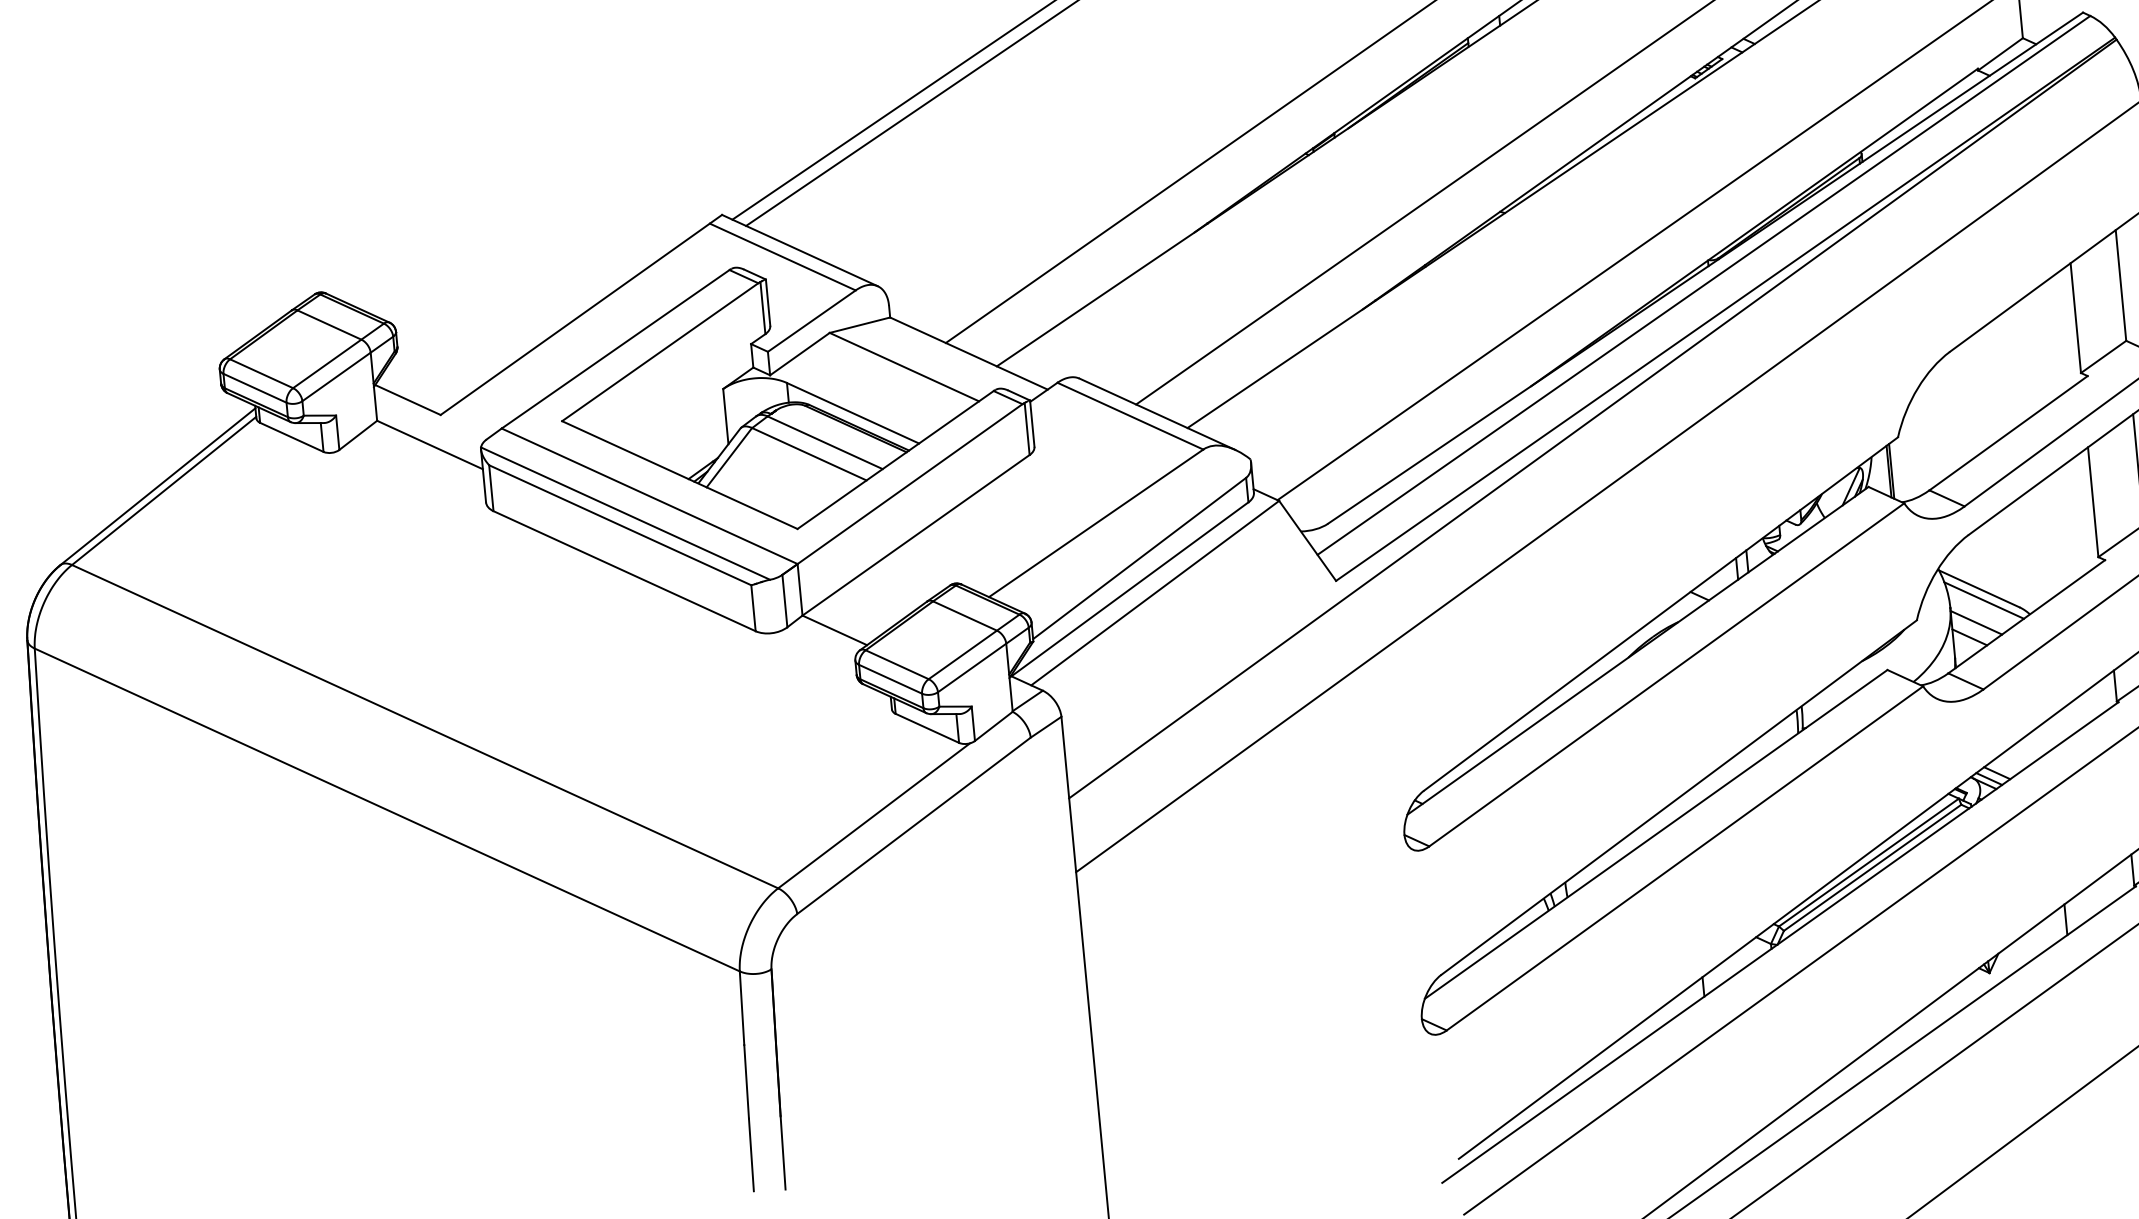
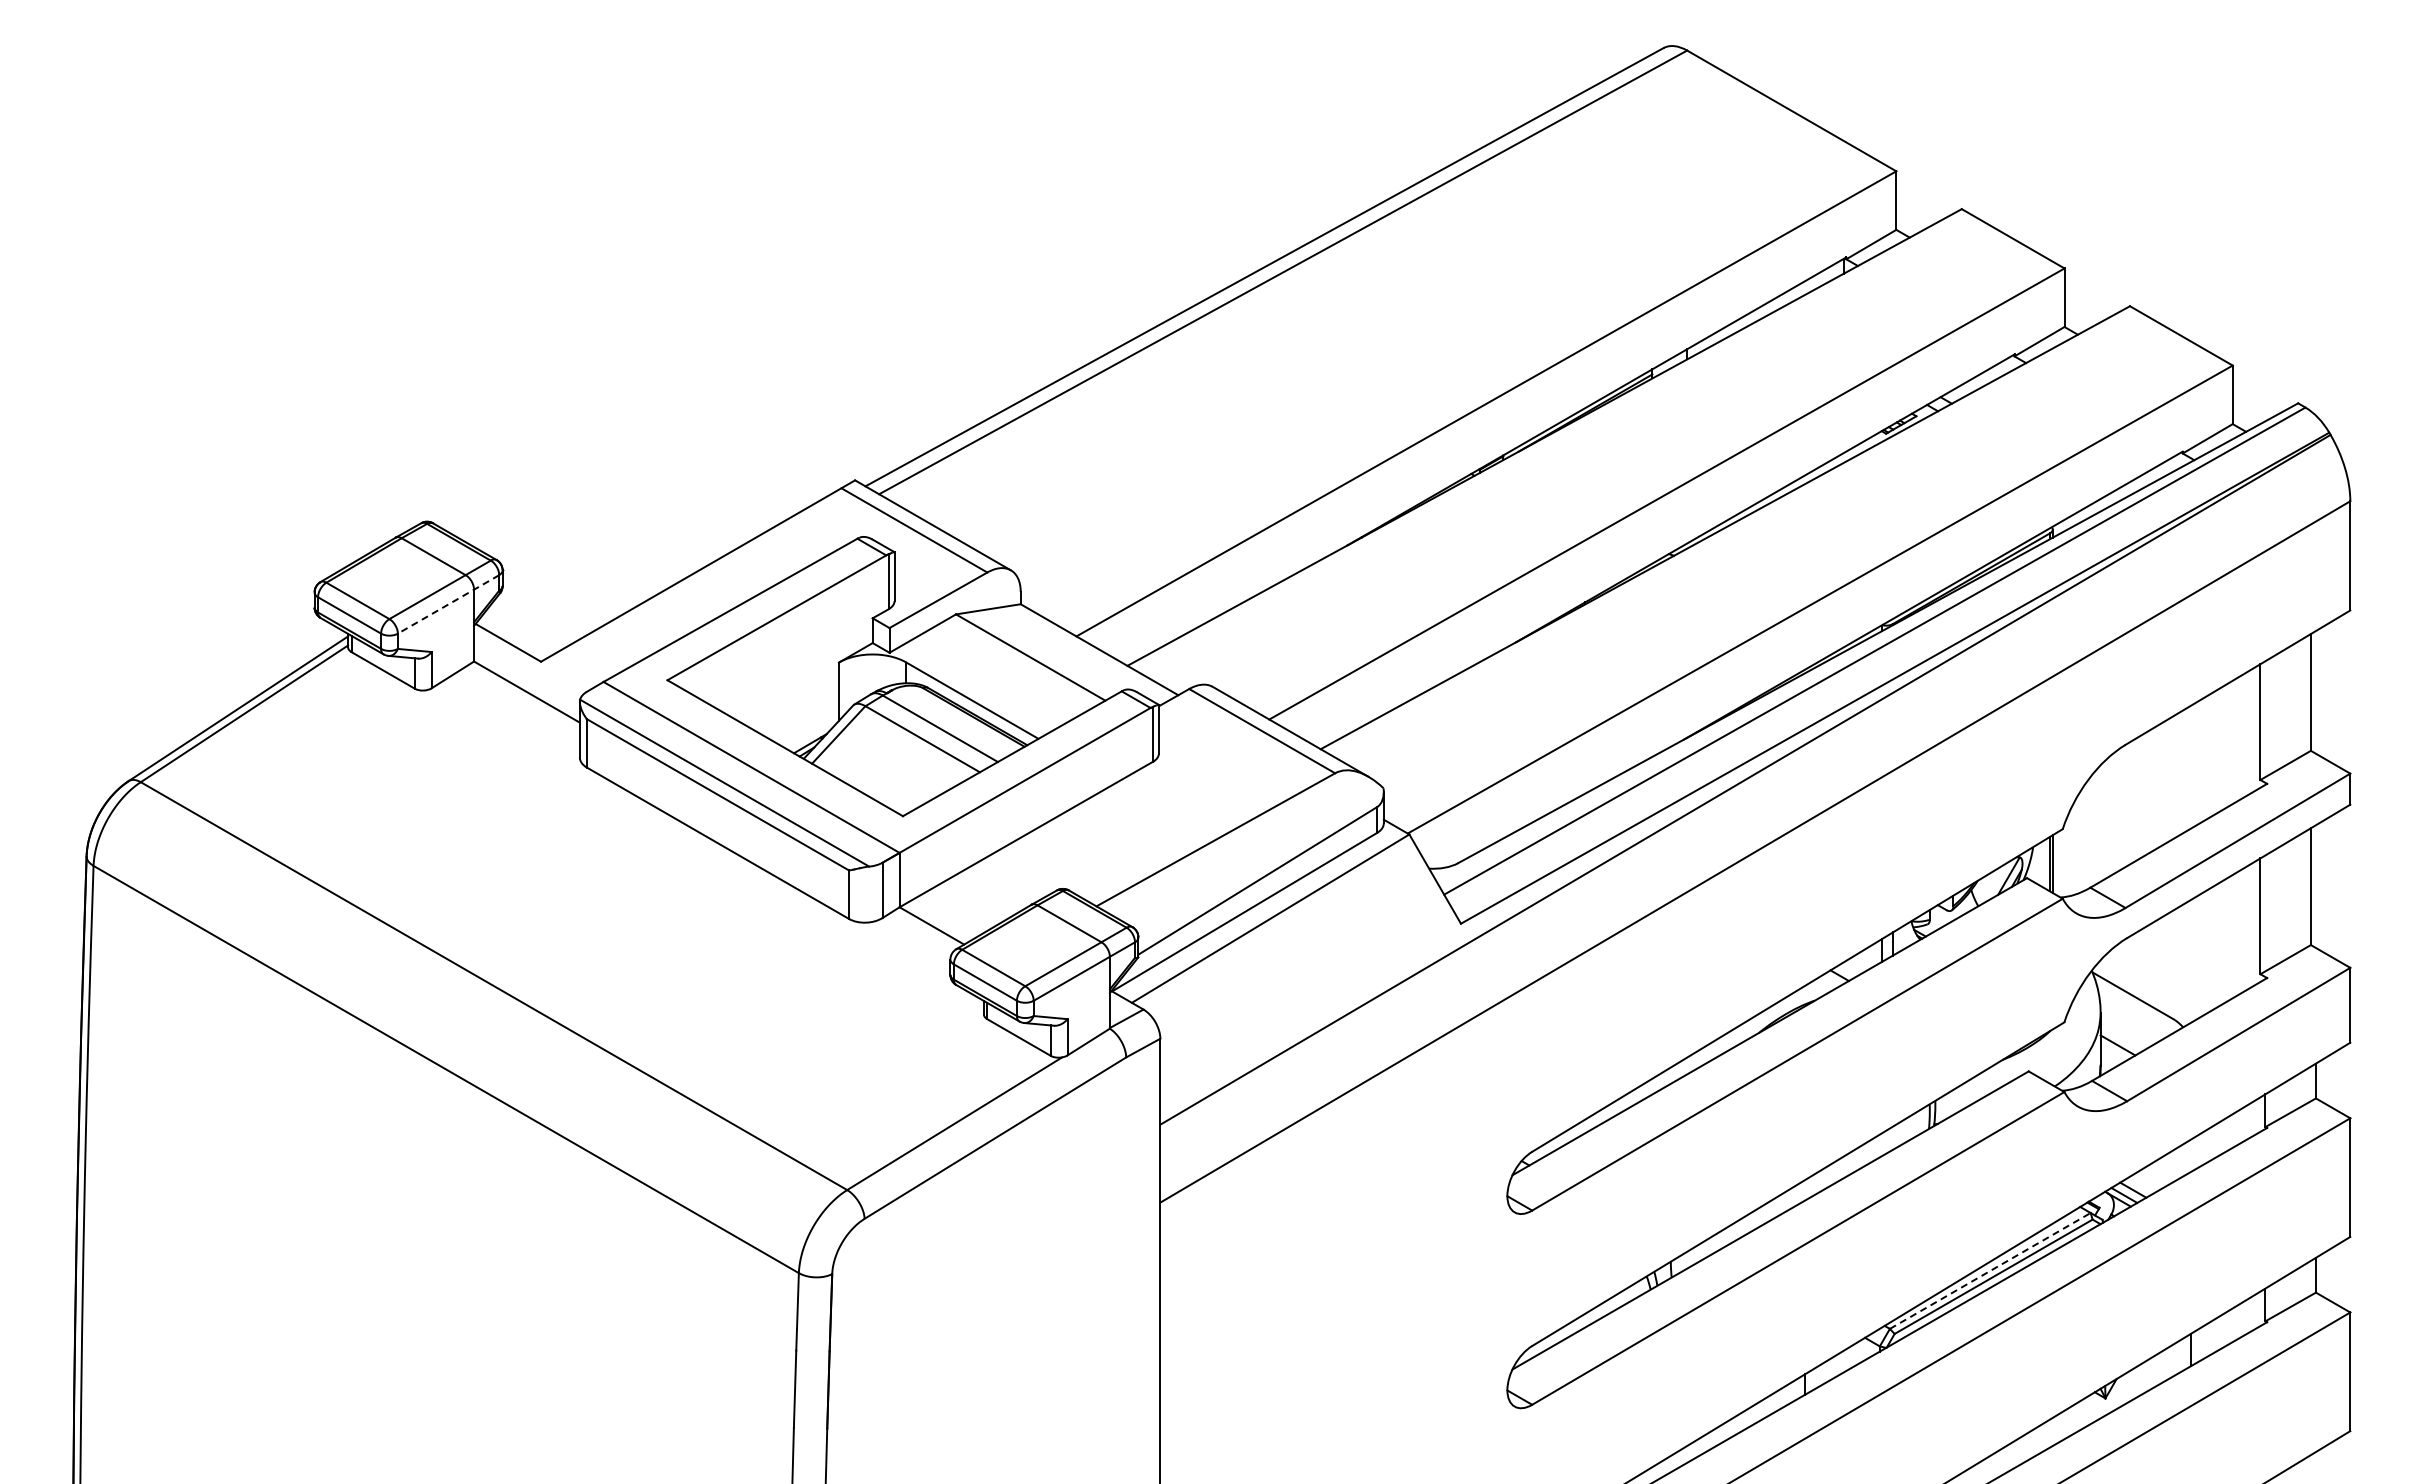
line: (347, 369) -> (448, 604), solid -> dashed
line: (1983, 600) -> (2136, 1008), removed
line: (1976, 622) -> (2126, 1030), removed
line: (1869, 862) -> (1990, 1270), solid -> dashed

